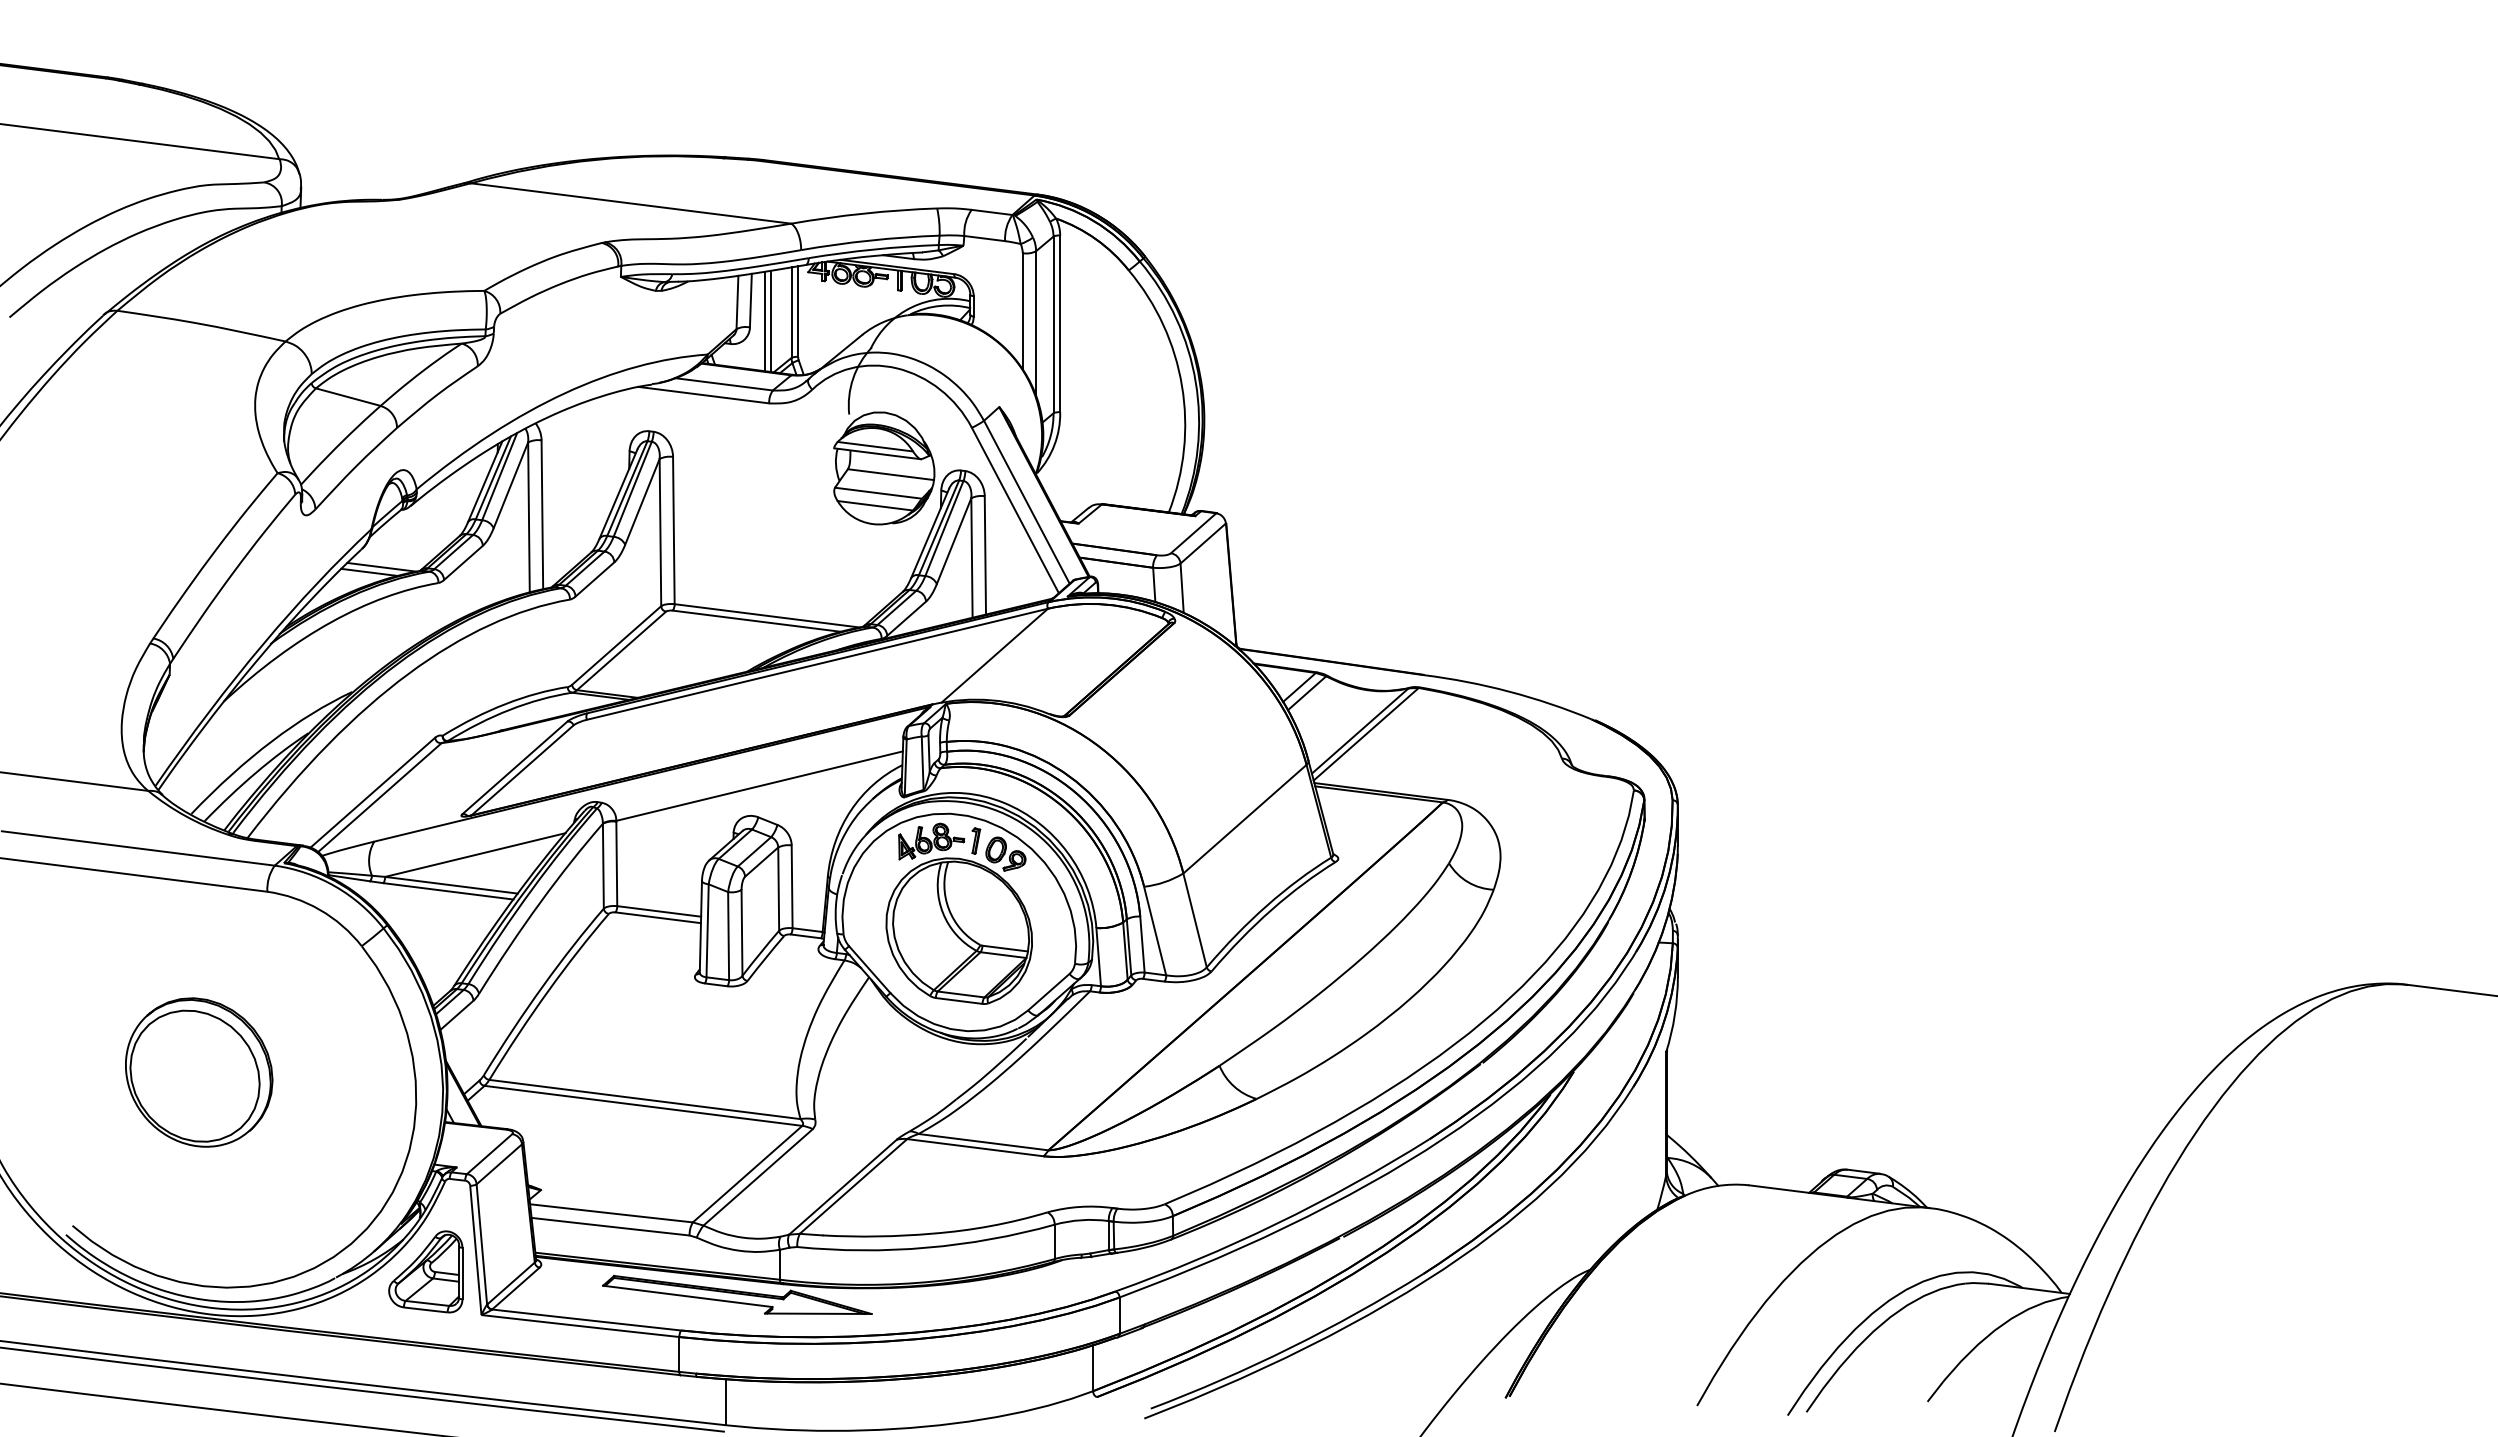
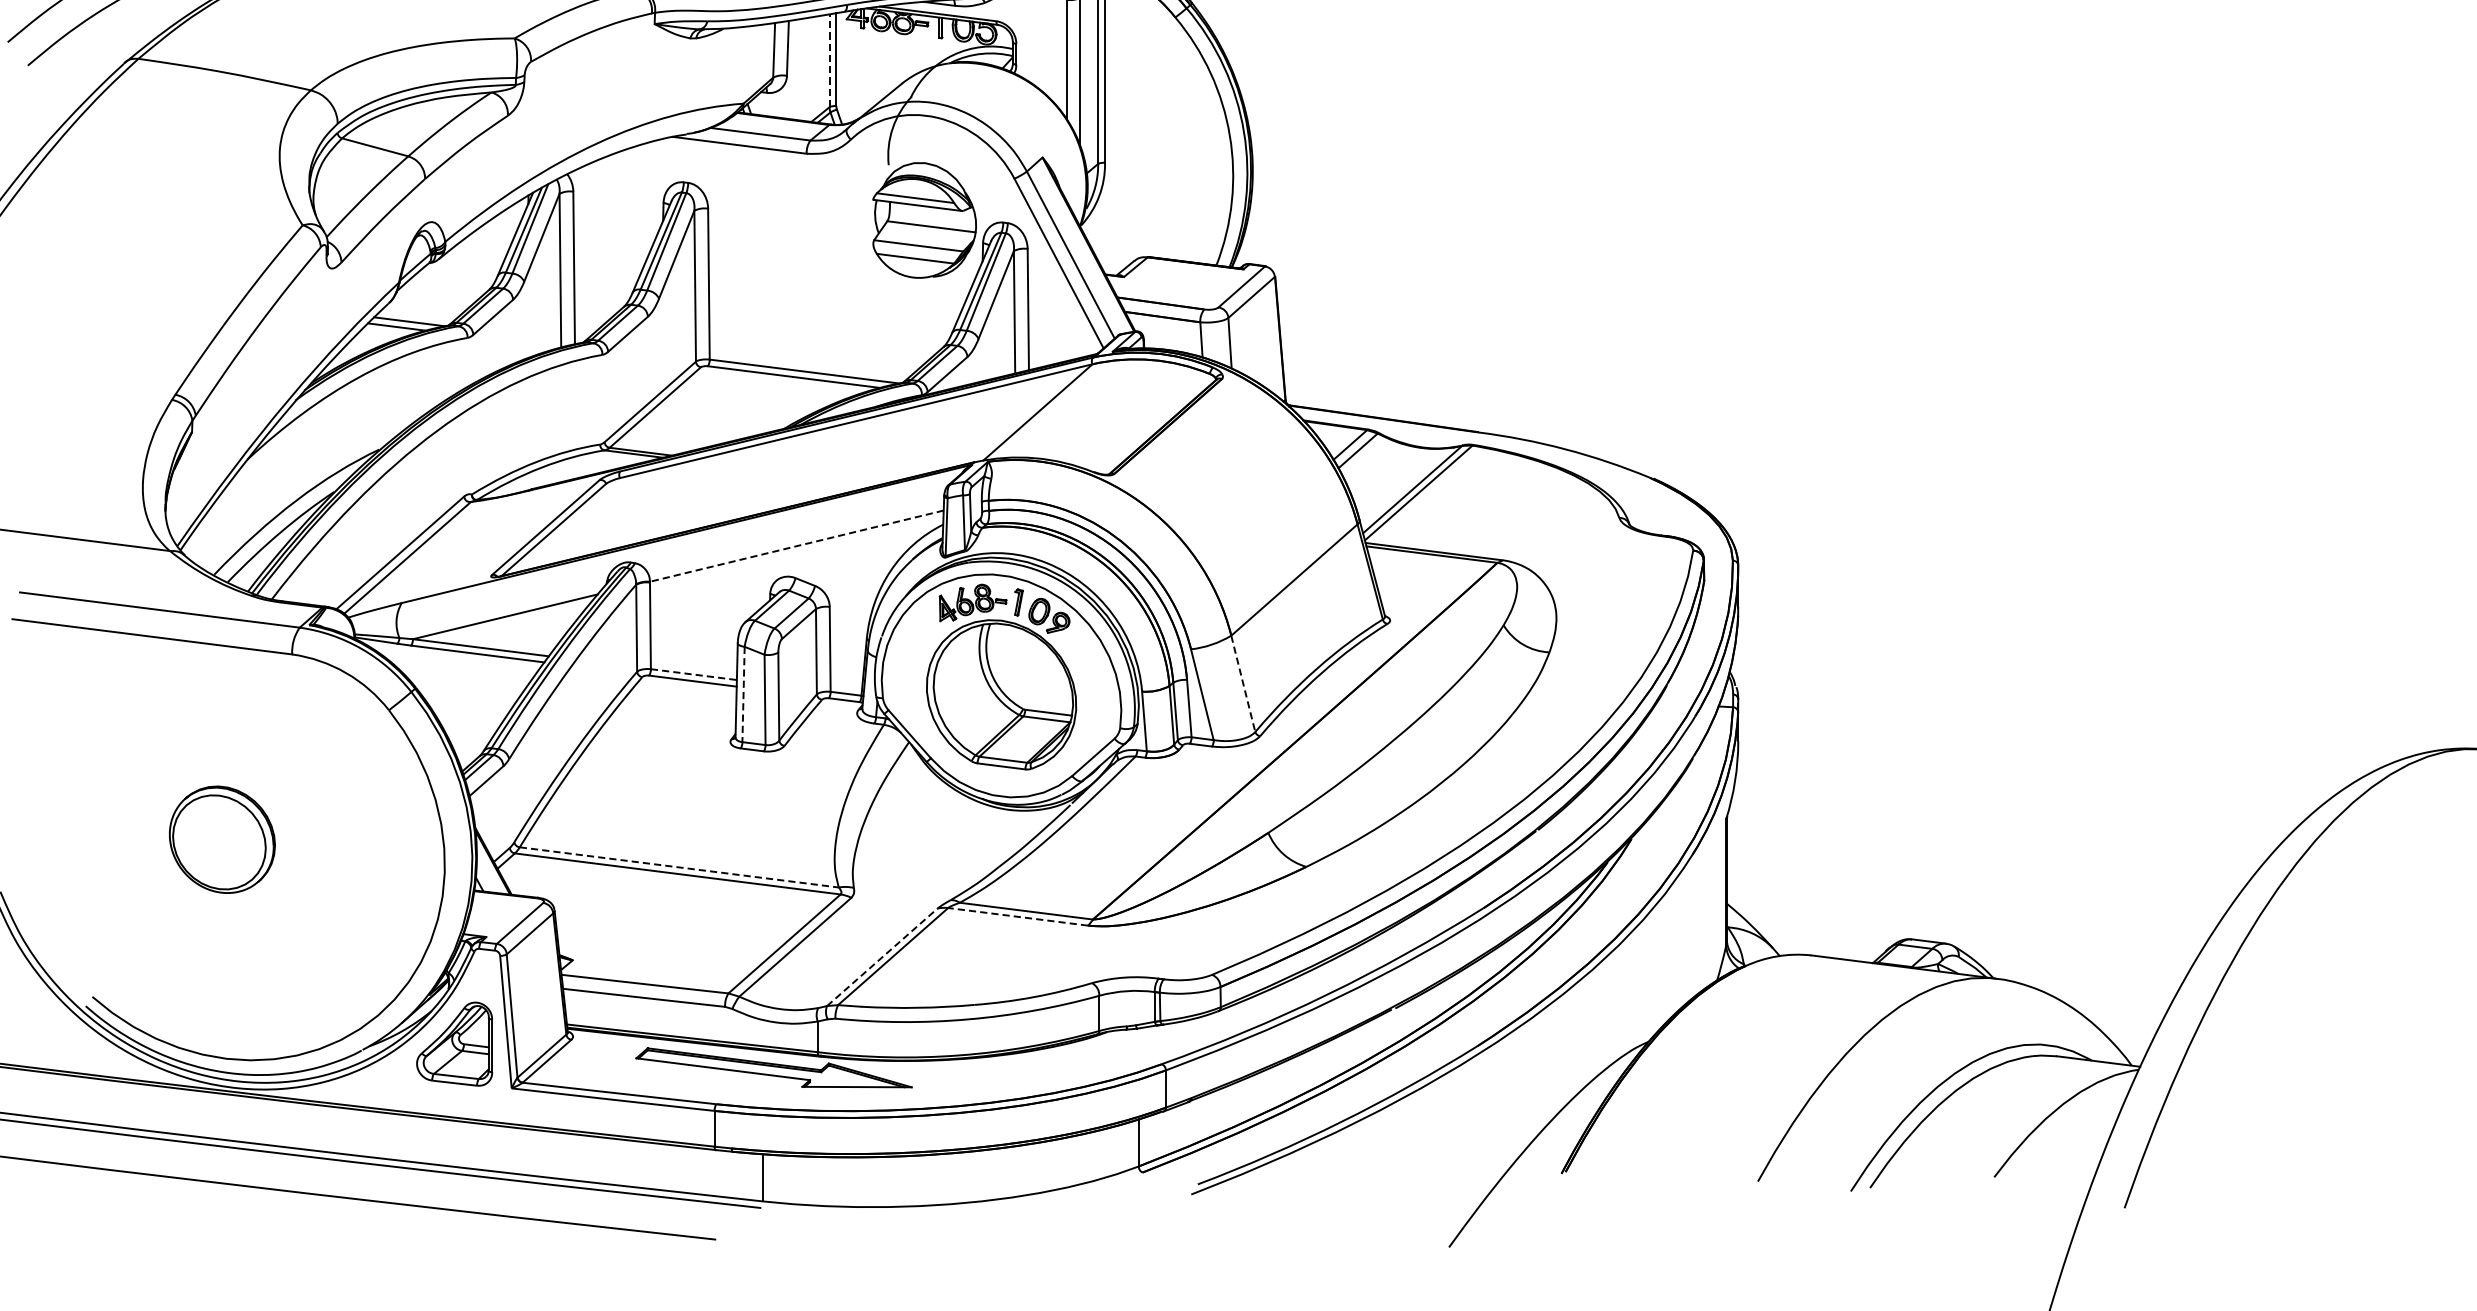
line: (791, 312) -> (829, 60), solid -> dashed
line: (764, 321) -> (801, 69), removed
line: (771, 321) -> (809, 69), removed
line: (759, 786) -> (796, 546), solid -> dashed
line: (659, 911) -> (694, 674), solid -> dashed
line: (1195, 920) -> (1243, 683), solid -> dashed
line: (707, 931) -> (743, 695), solid -> dashed
part: (199, 1072) -> (222, 839), size x0.7
line: (644, 1099) -> (678, 867), solid -> dashed
line: (975, 1147) -> (1018, 916), solid -> dashed
line: (842, 1187) -> (881, 957), solid -> dashed

